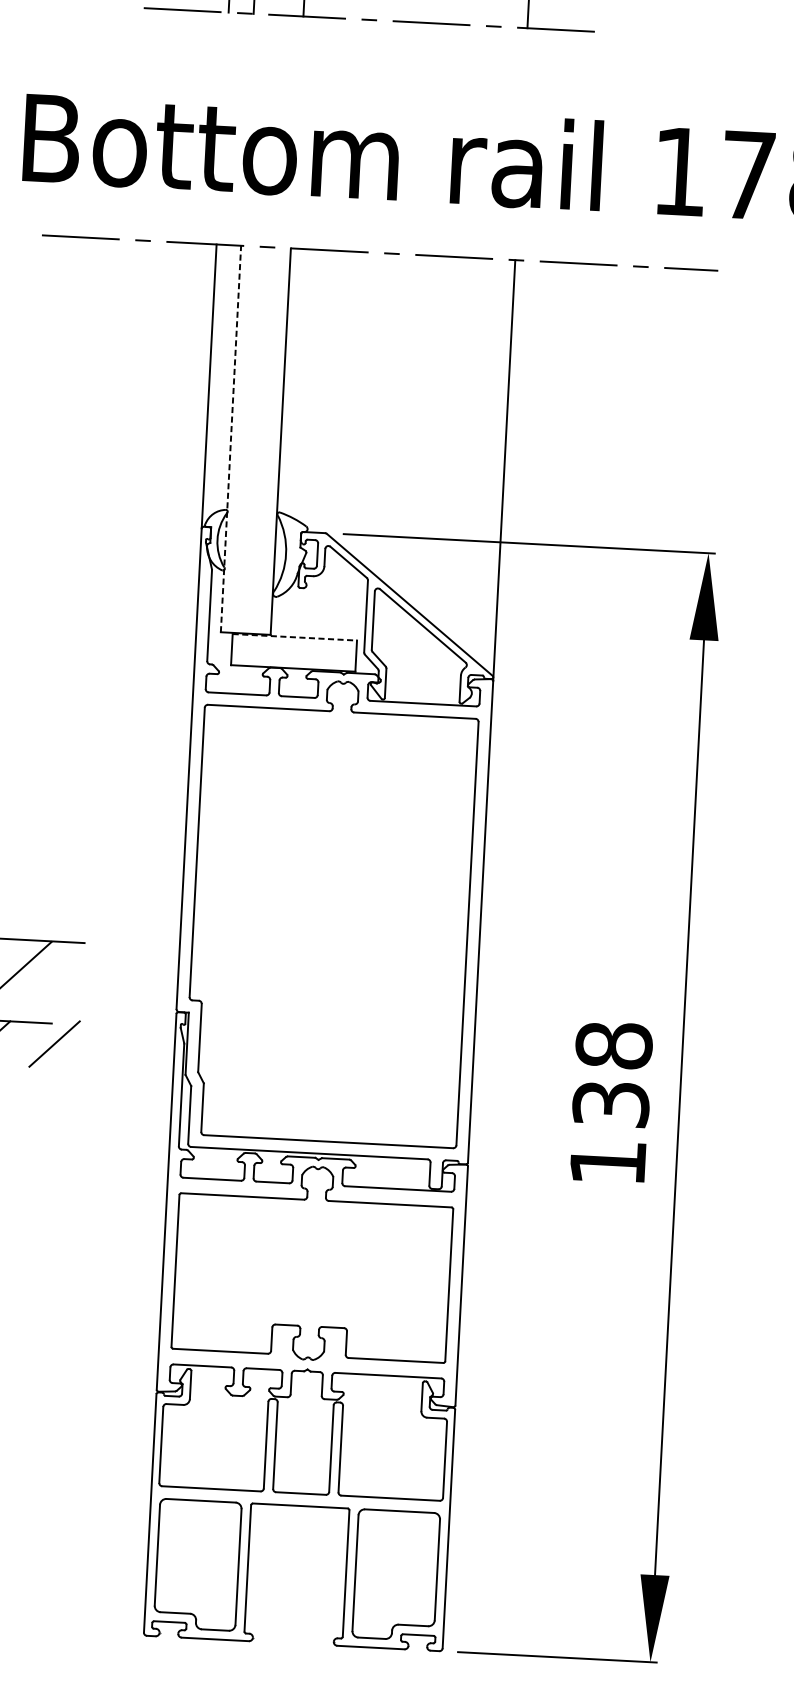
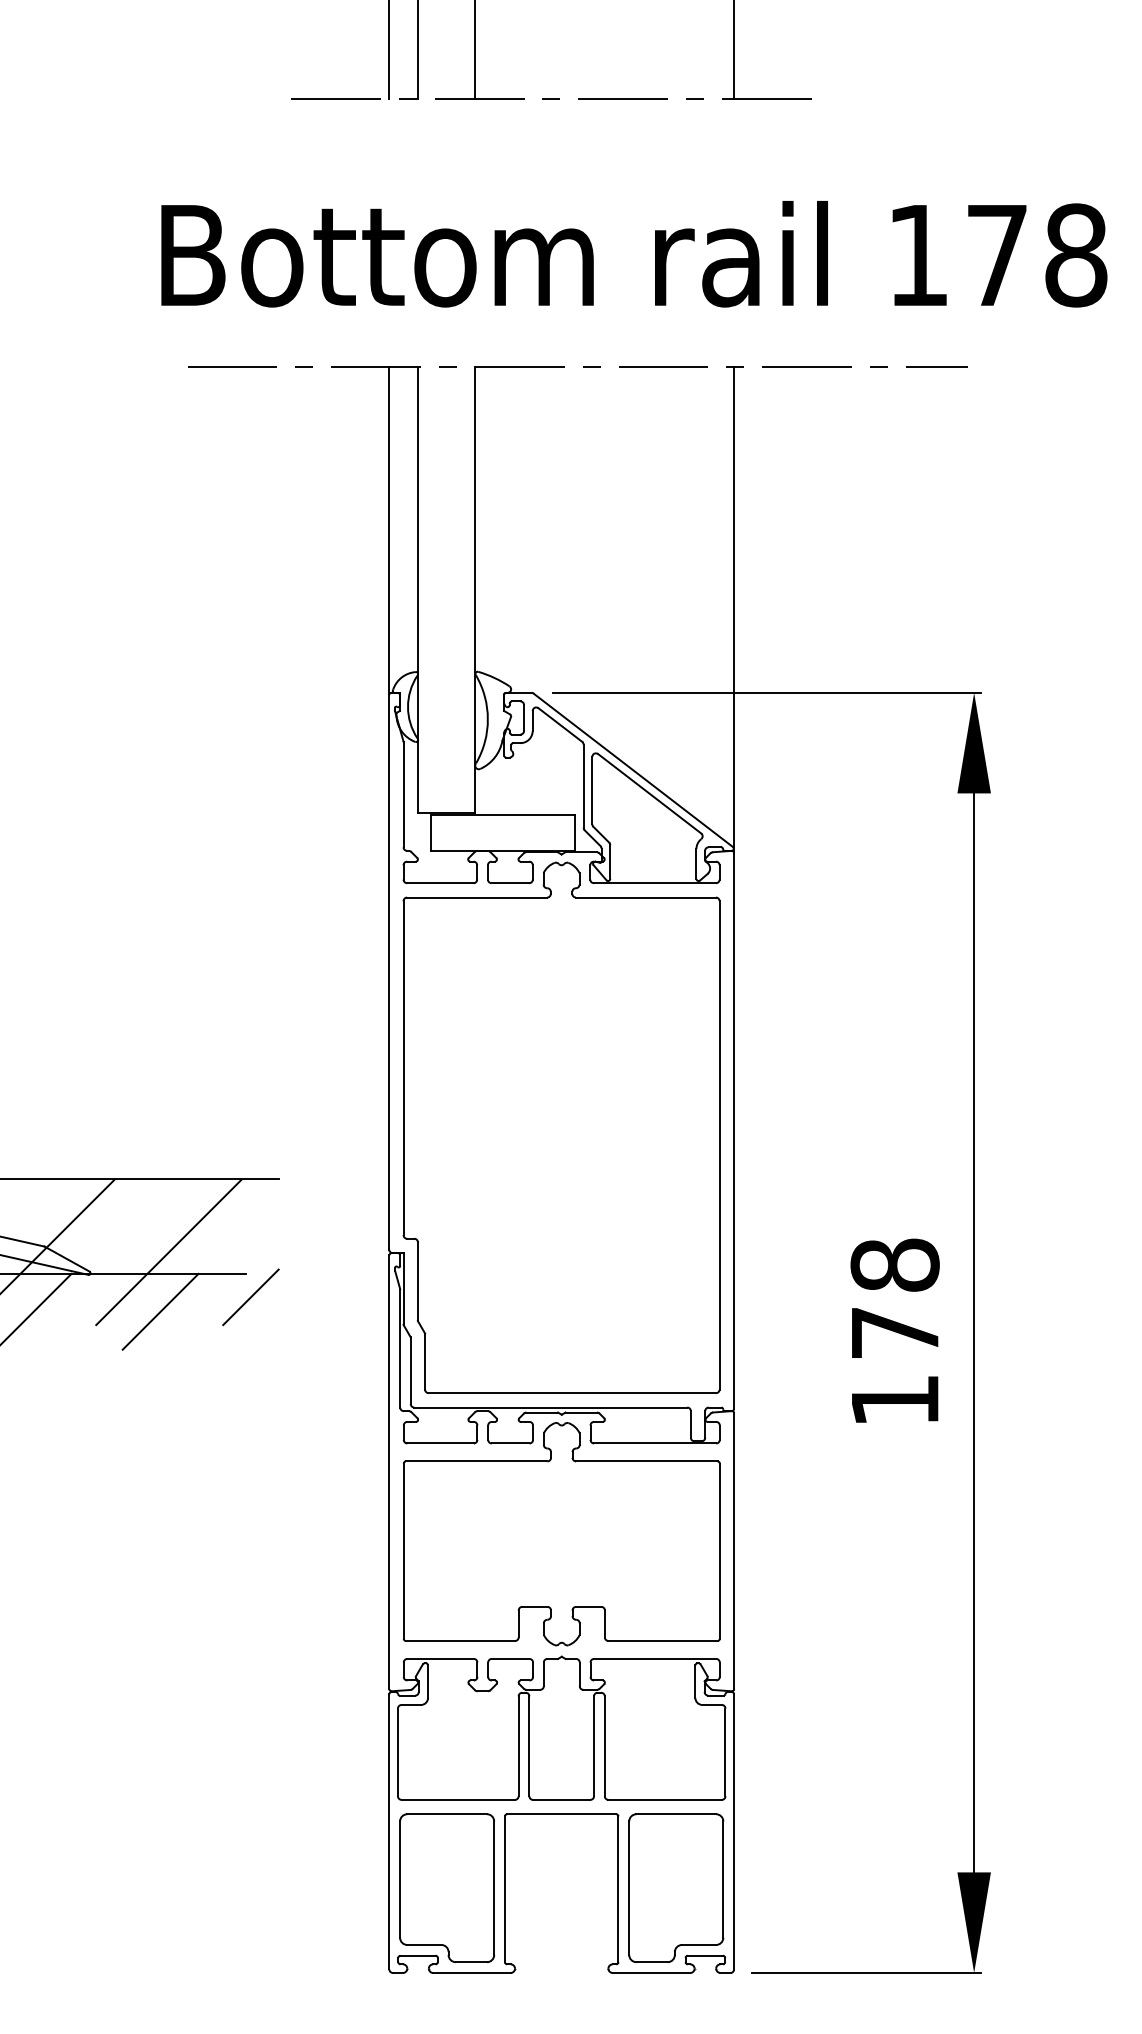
line: (231, 438) -> (417, 589), dashed -> solid
line: (294, 637) -> (502, 814), dashed -> solid
text: (610, 1103) -> (894, 1332), 138 -> 178

